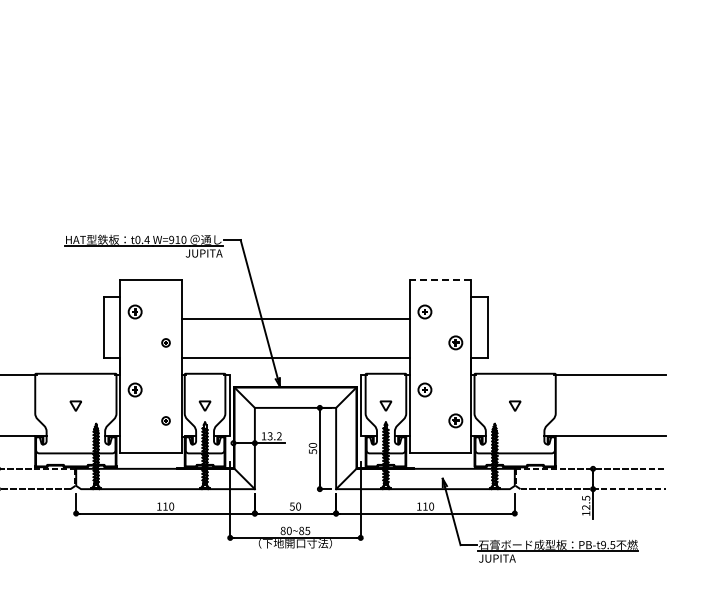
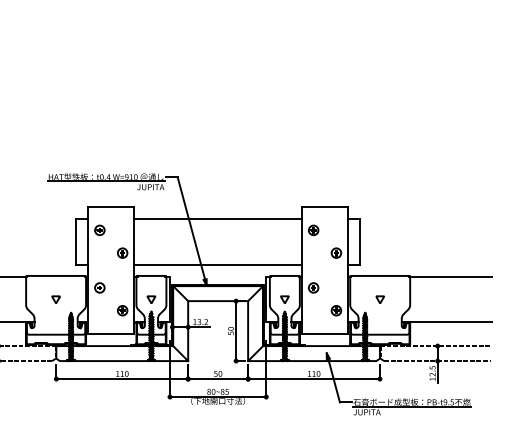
line: (440, 280) -> (325, 207), dashed -> solid
line: (295, 318) -> (218, 218), moved
part: (165, 342) -> (122, 252), size x1.67
part: (165, 420) -> (122, 310), size x1.67

